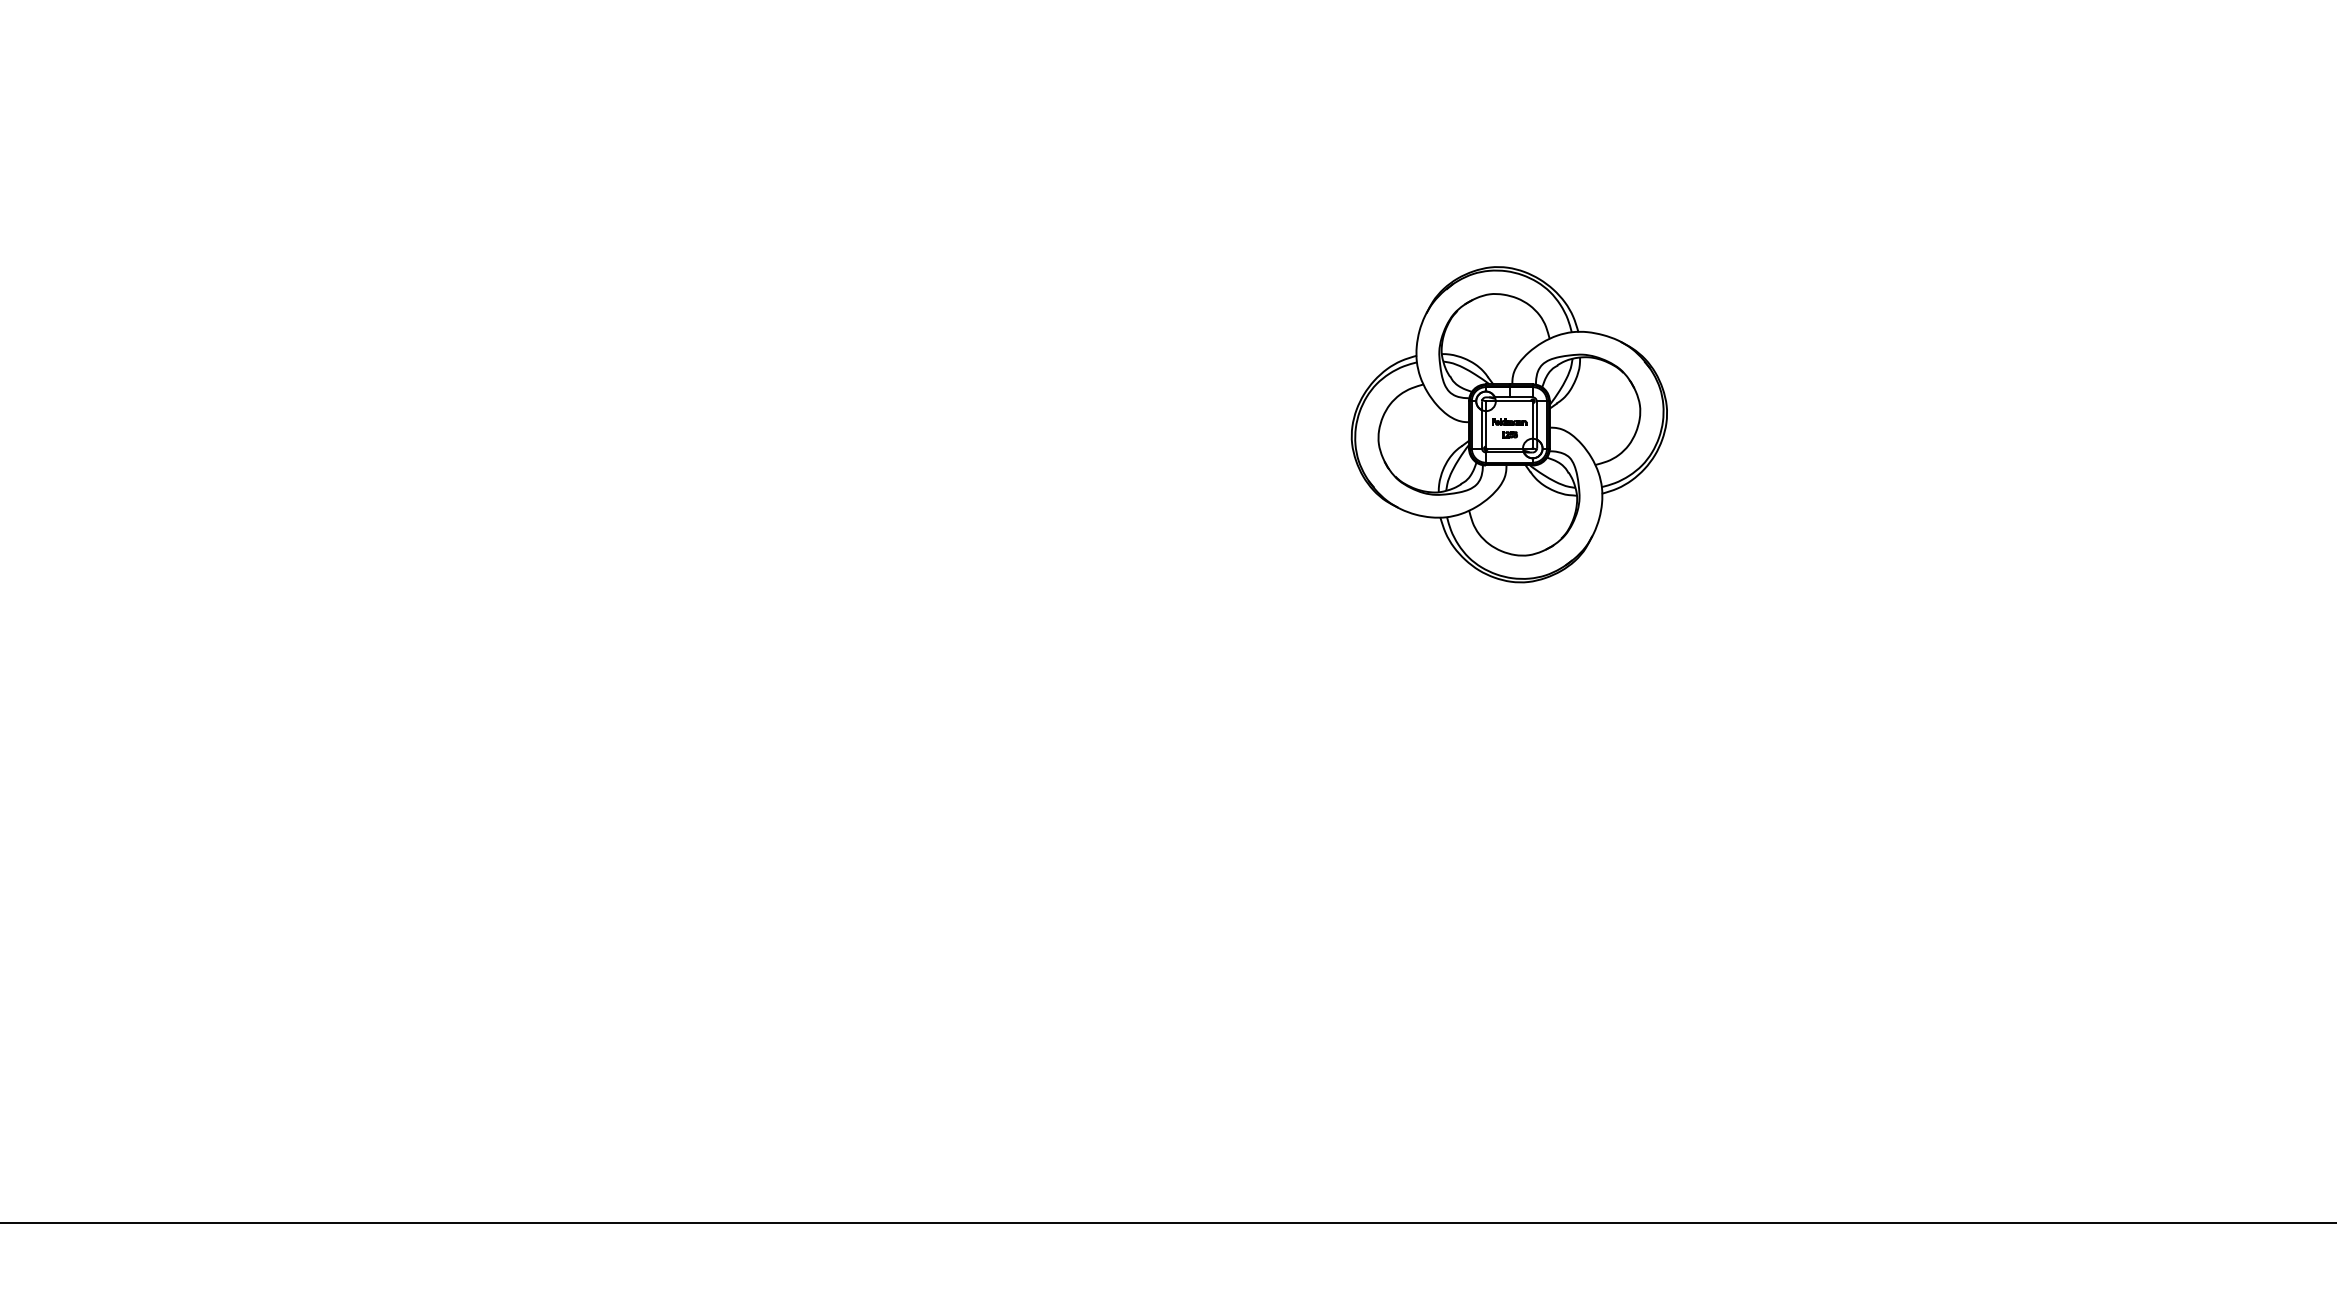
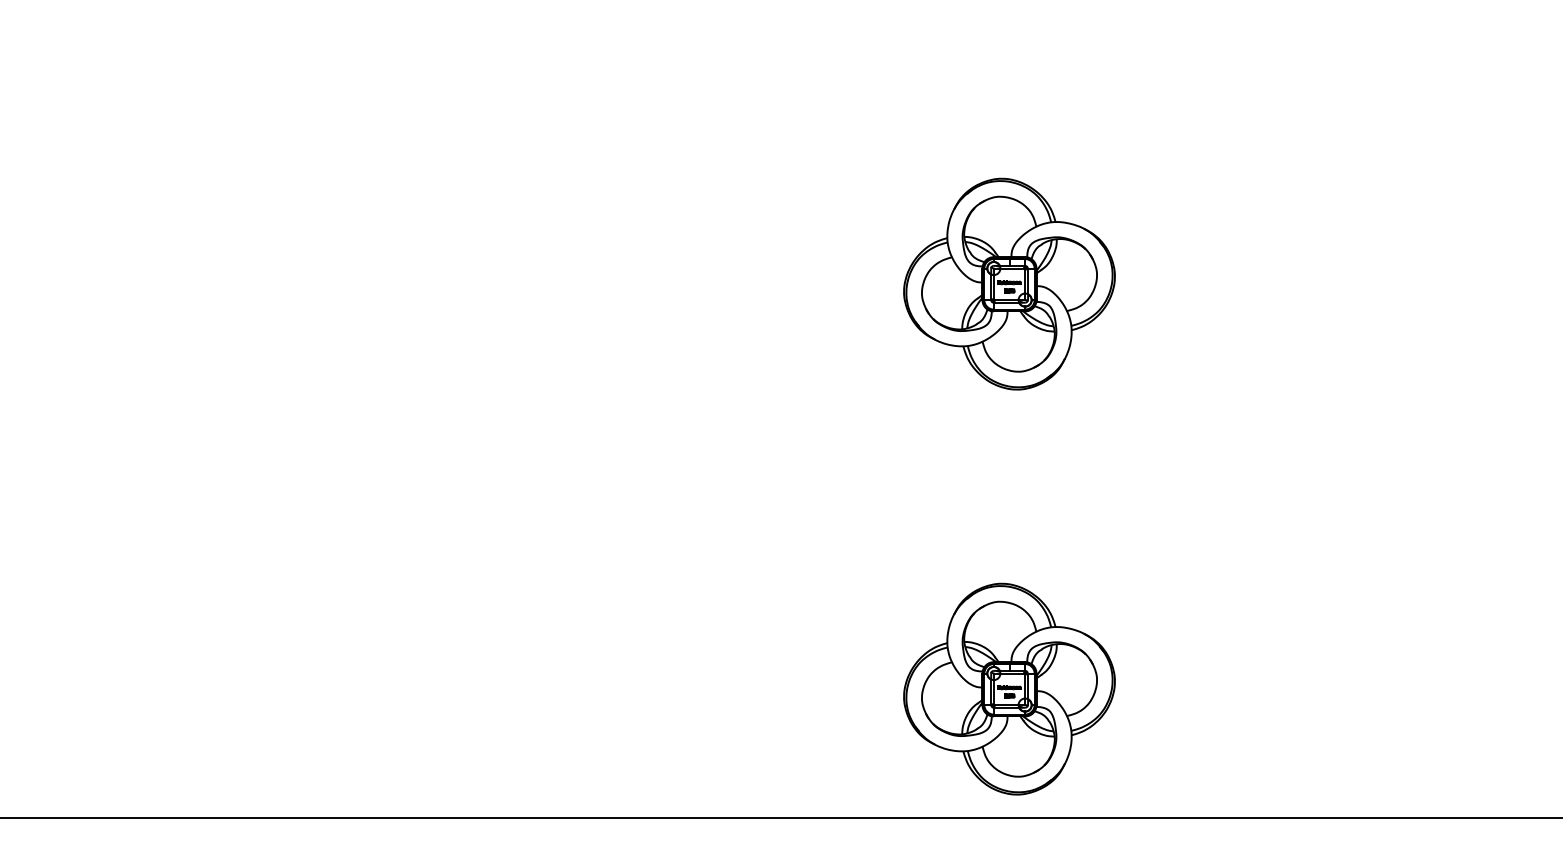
part: (1509, 1029) -> (1009, 688), added

